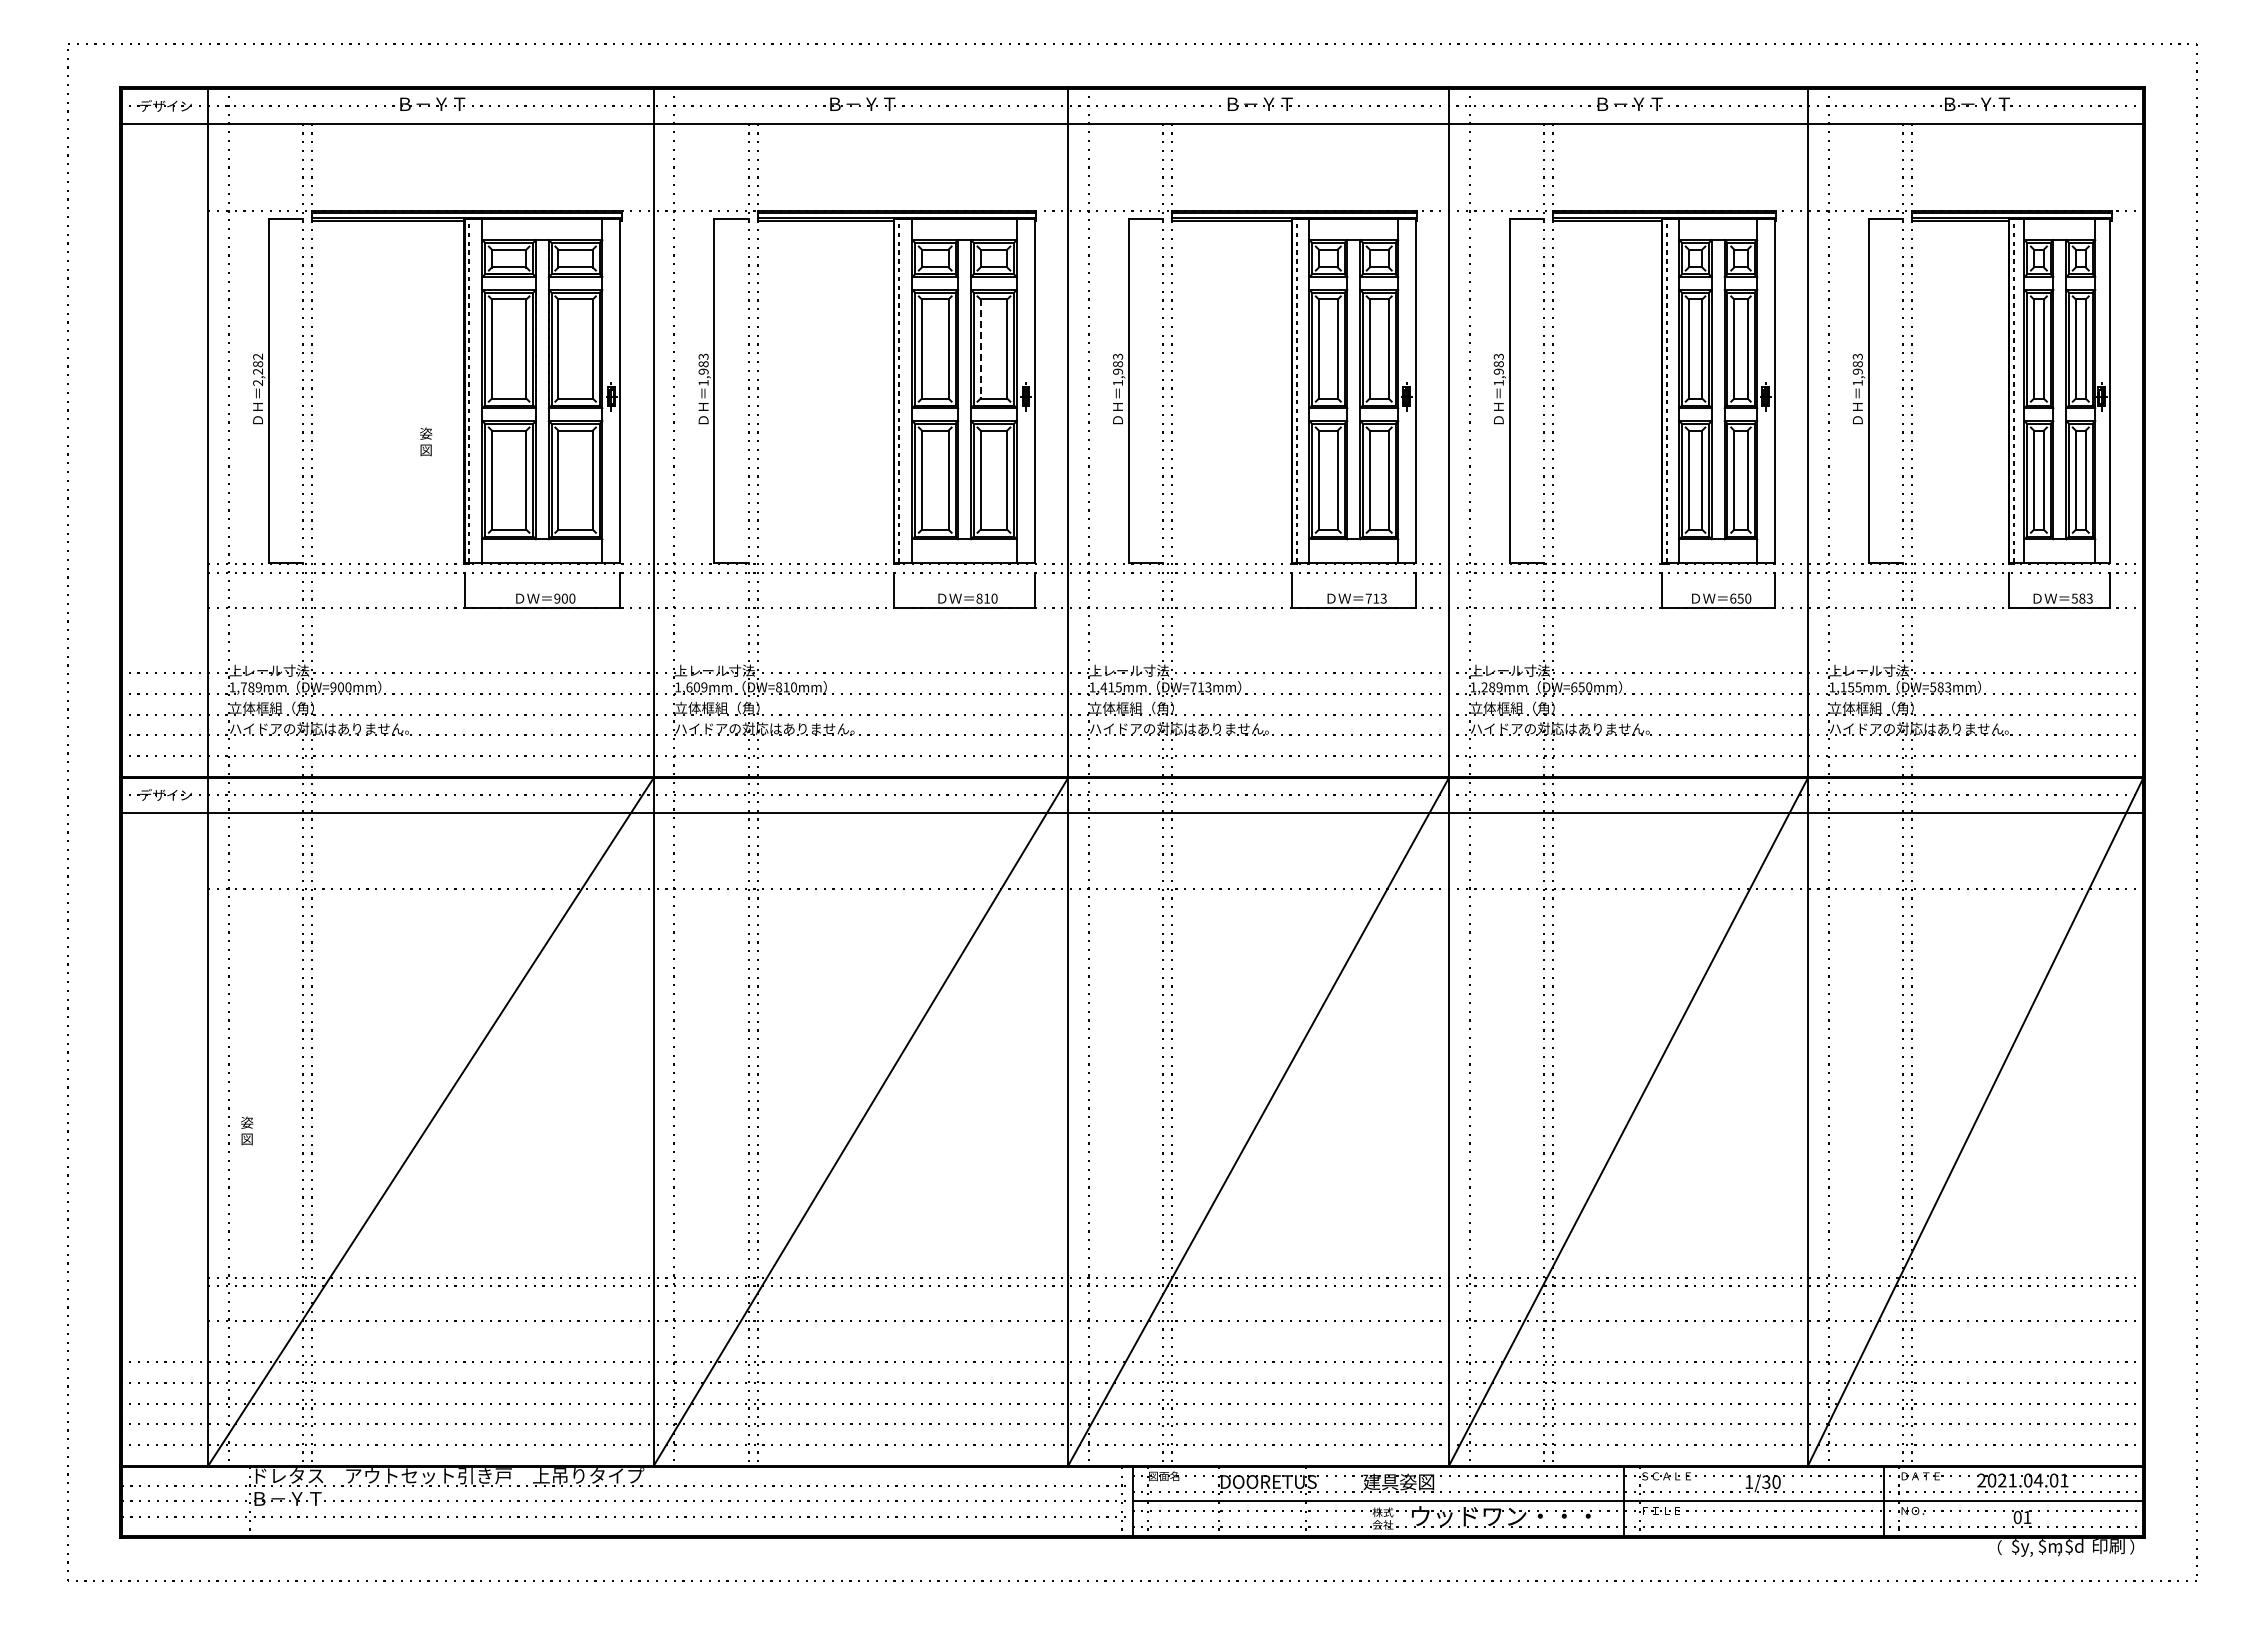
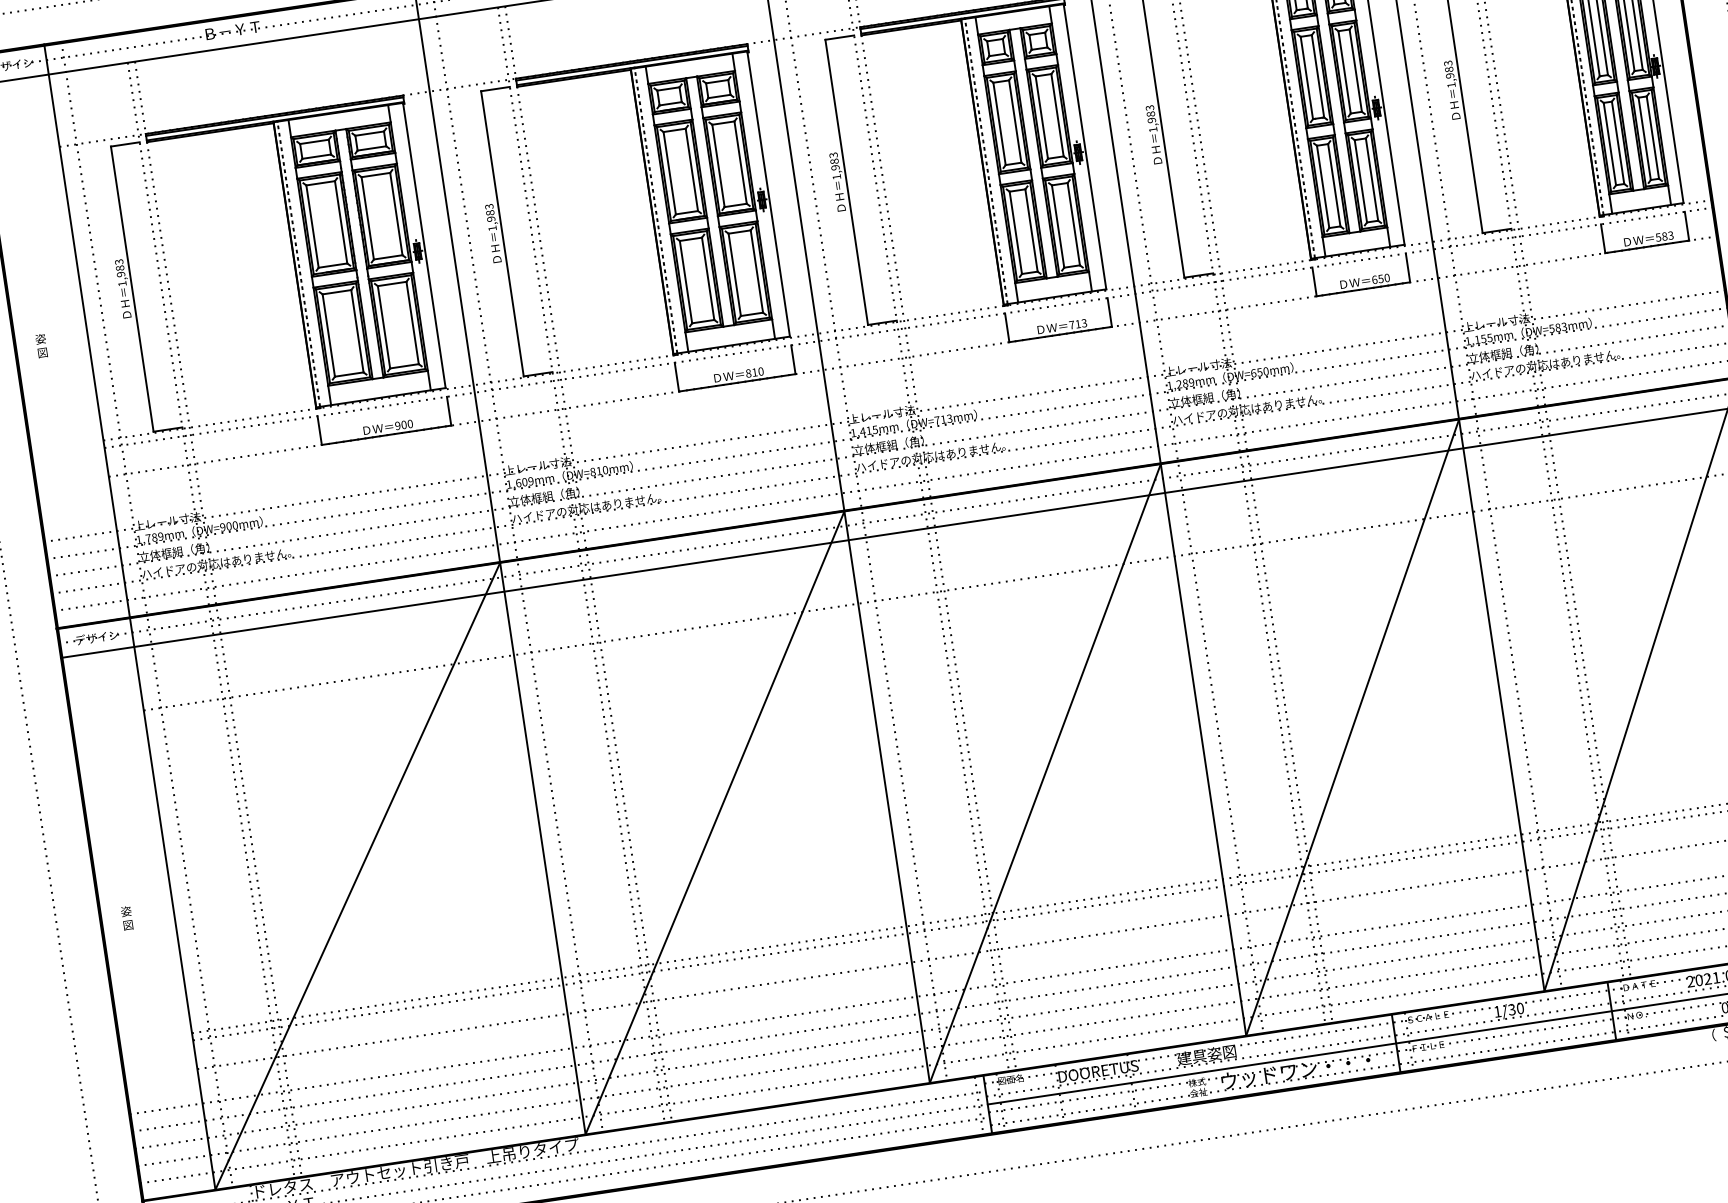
line: (980, 349) -> (718, 166), dashed -> solid
text: (258, 369) -> (121, 272), 2,282 -> 1,983
text: (426, 441) -> (41, 345), moved
text: (247, 1130) -> (127, 917), moved

